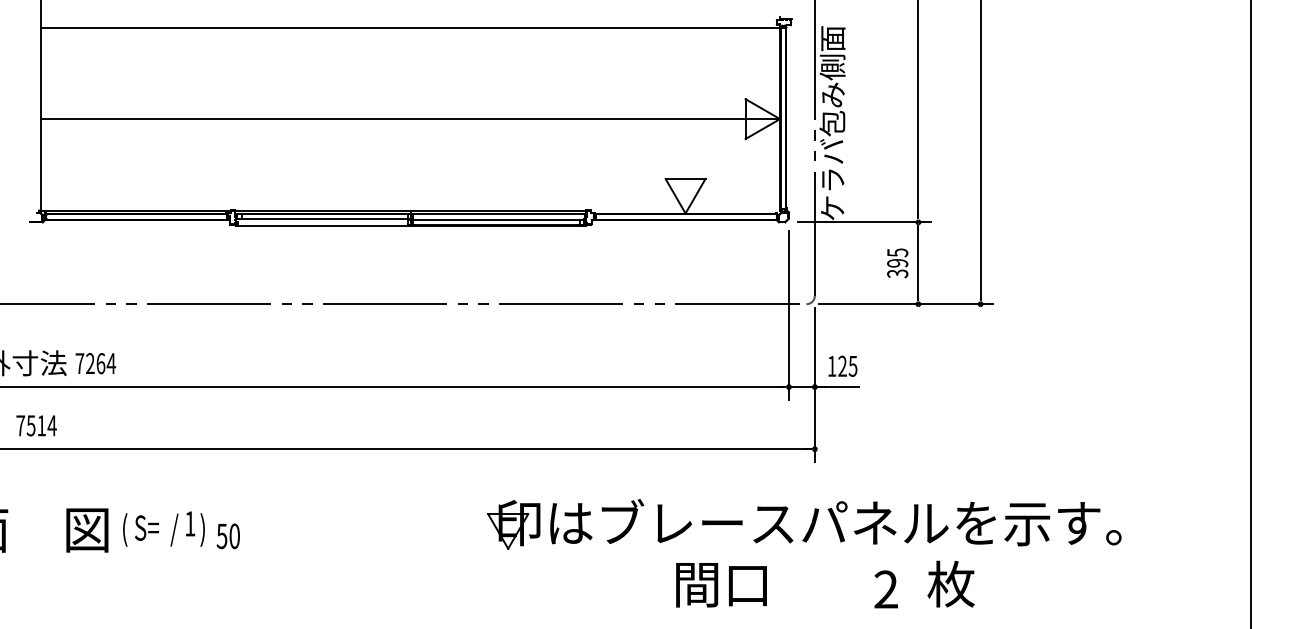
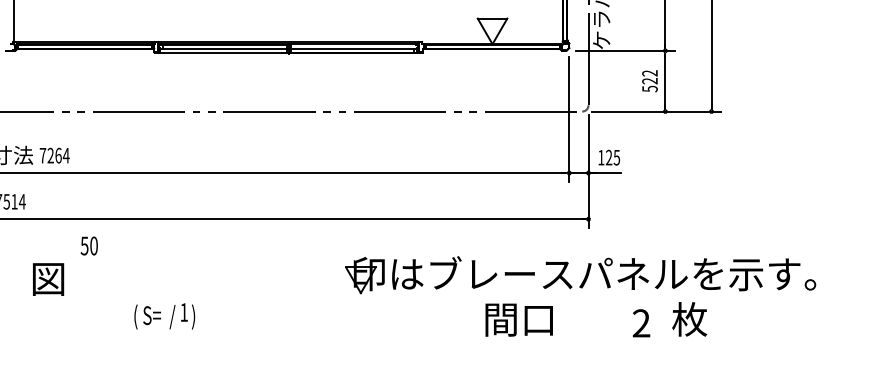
text: (897, 262) -> (649, 80), 395 -> 522
text: (163, 528) -> (164, 315), moved
text: (227, 536) -> (88, 246), moved

